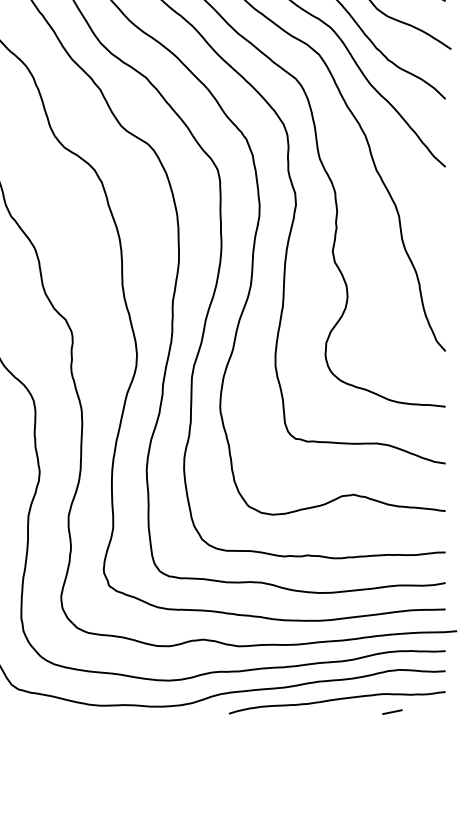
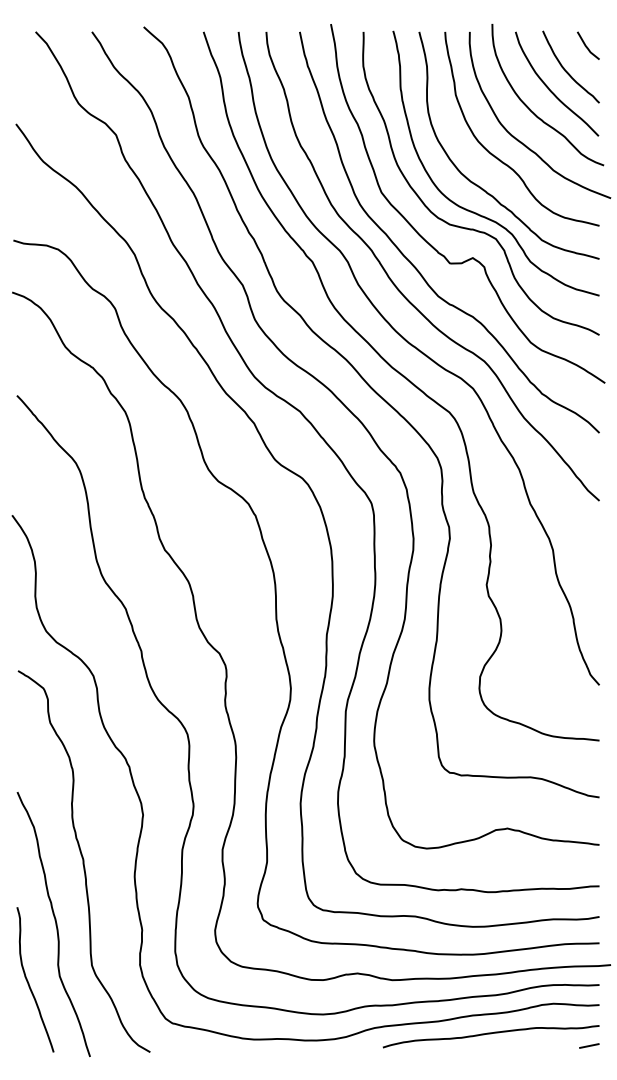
line: (392, 711) -> (589, 1045), moved

